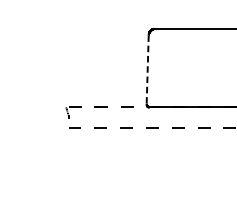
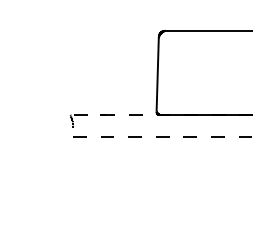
line: (147, 69) -> (157, 74), dashed -> solid

